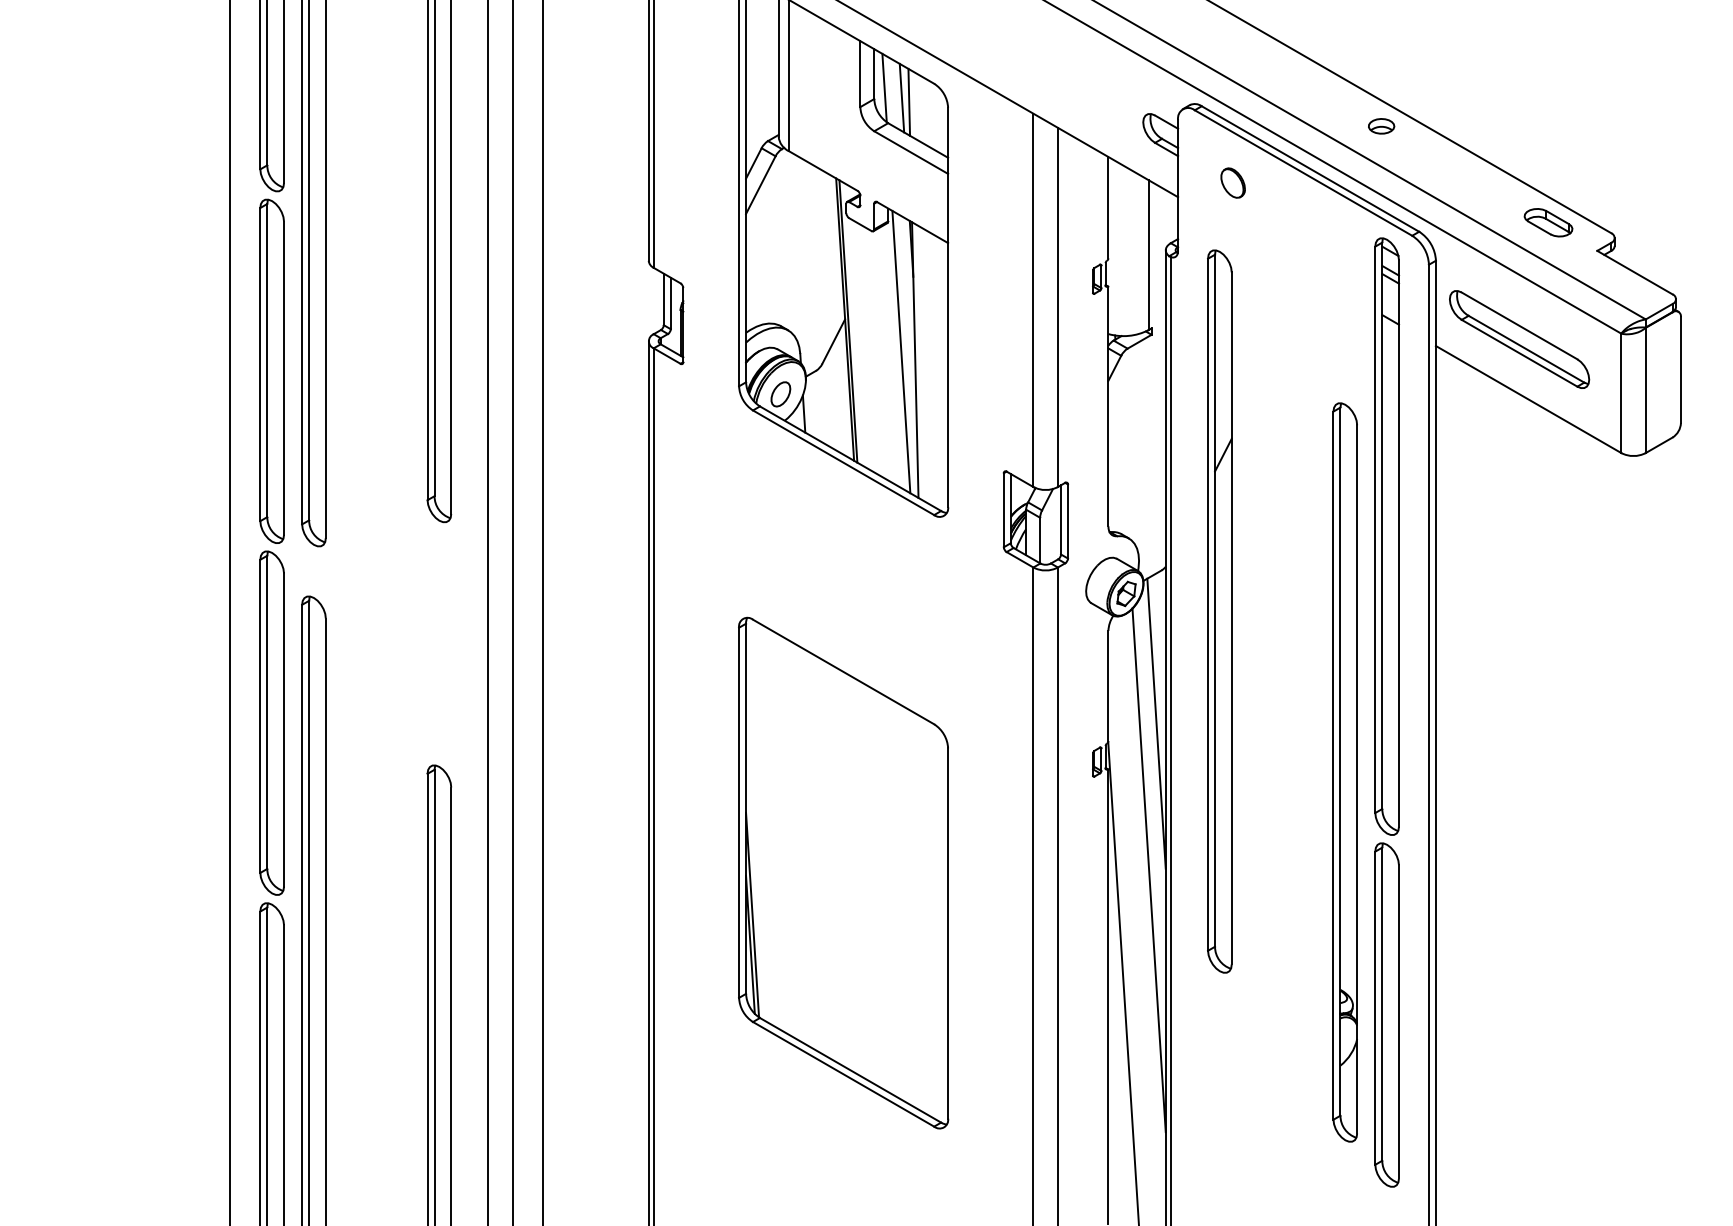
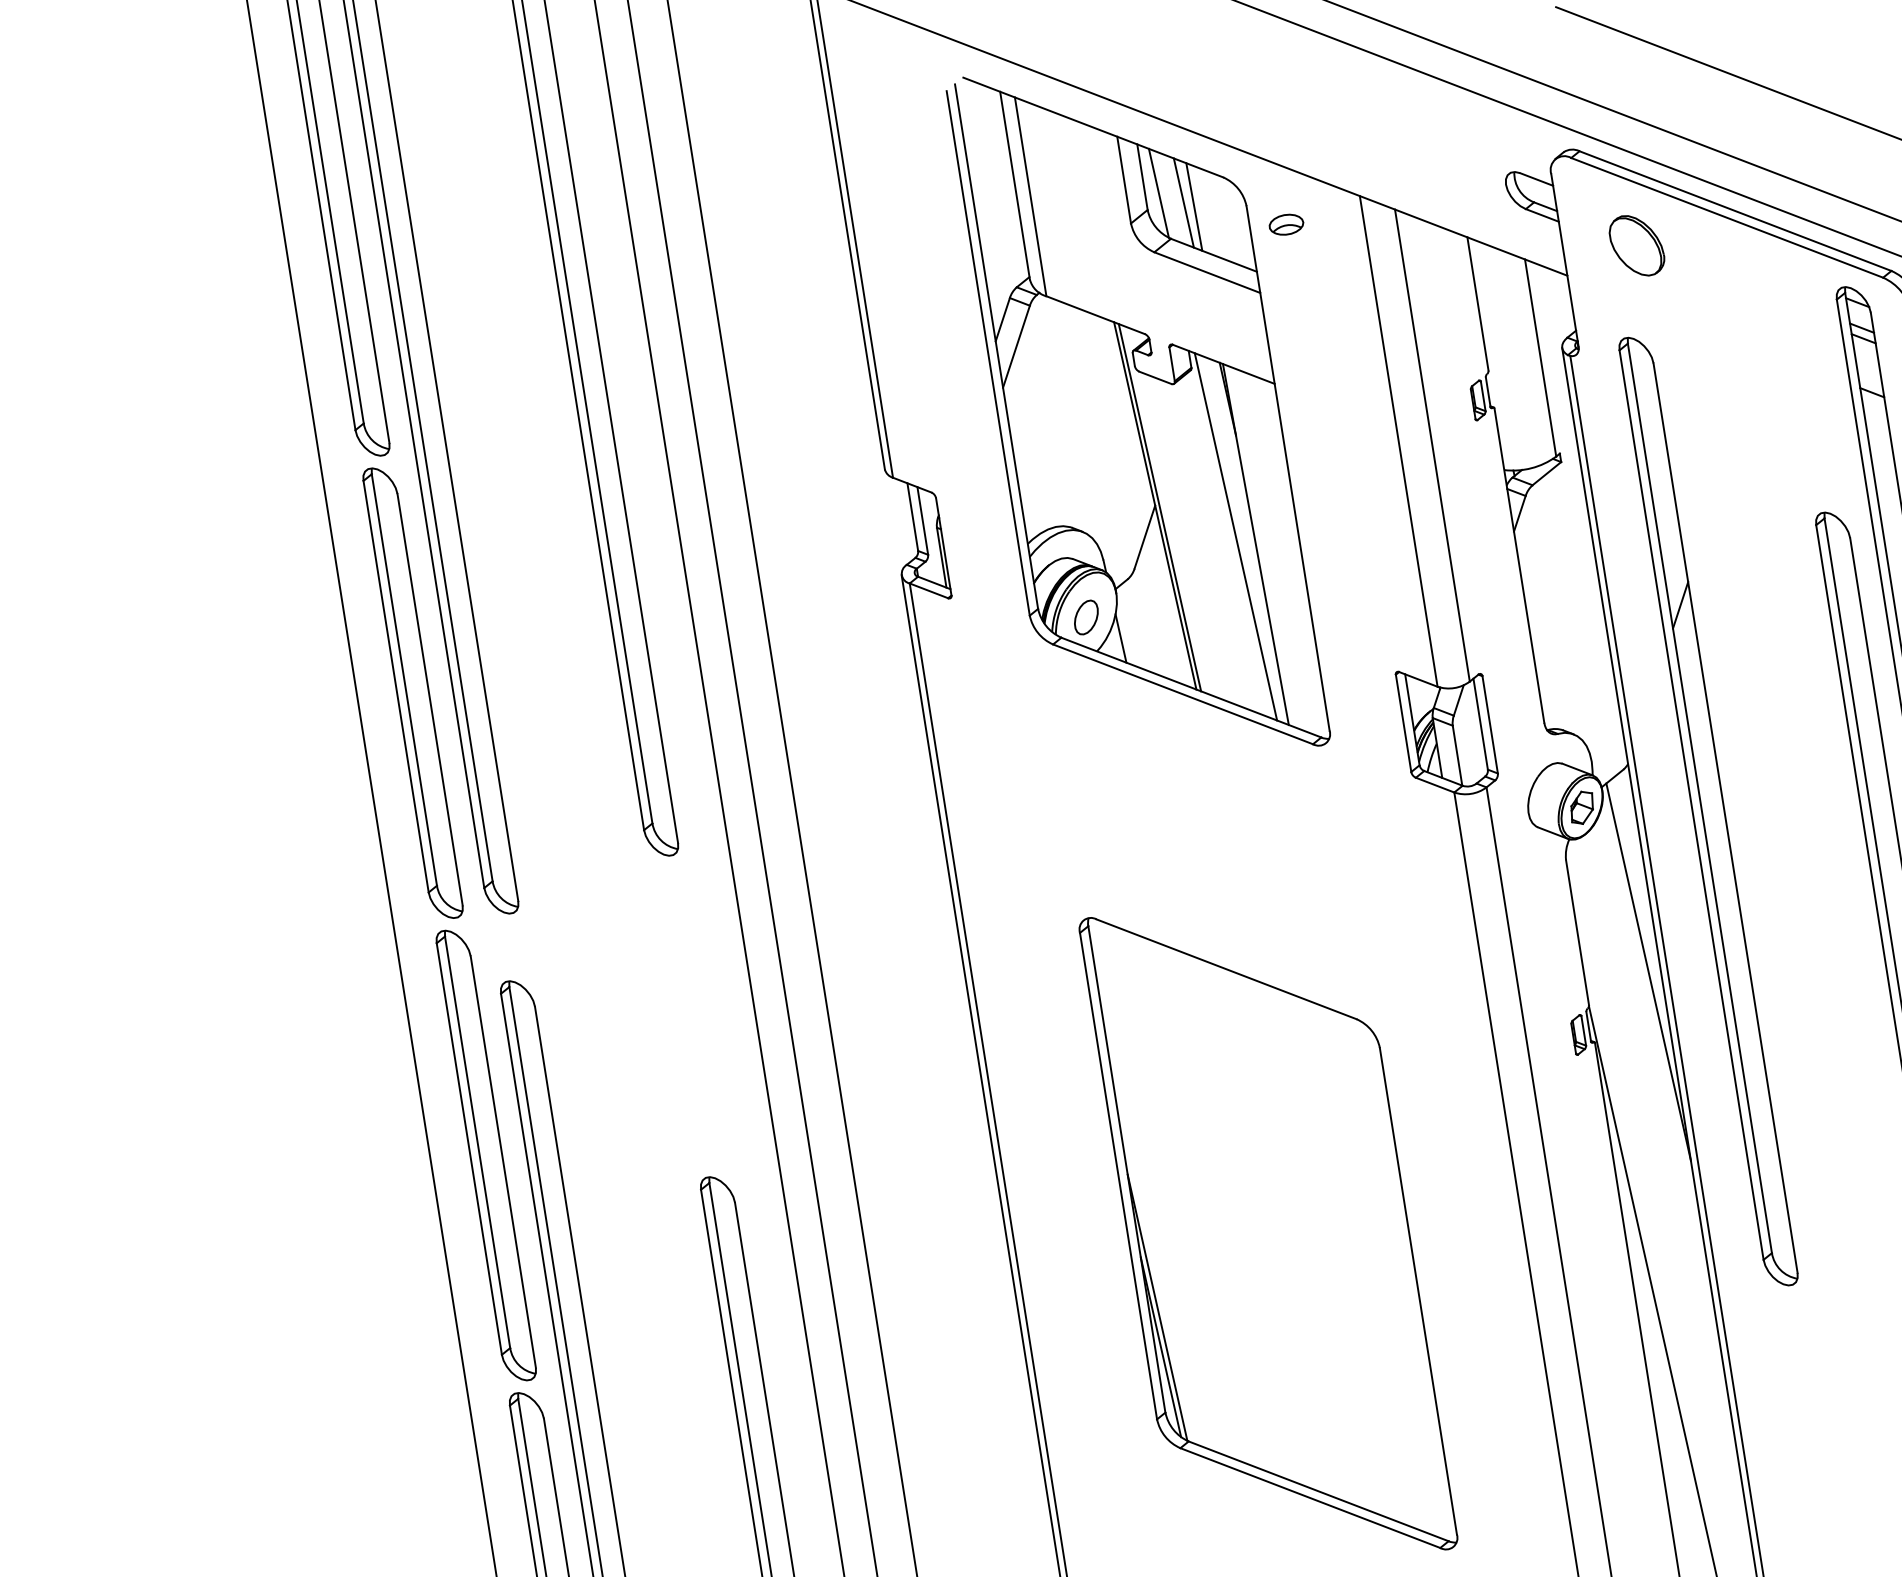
part: (1381, 126) -> (1286, 224), moved
part: (1232, 182) -> (1635, 245), size x1.6
line: (1148, 870) -> (1668, 1166), removed

